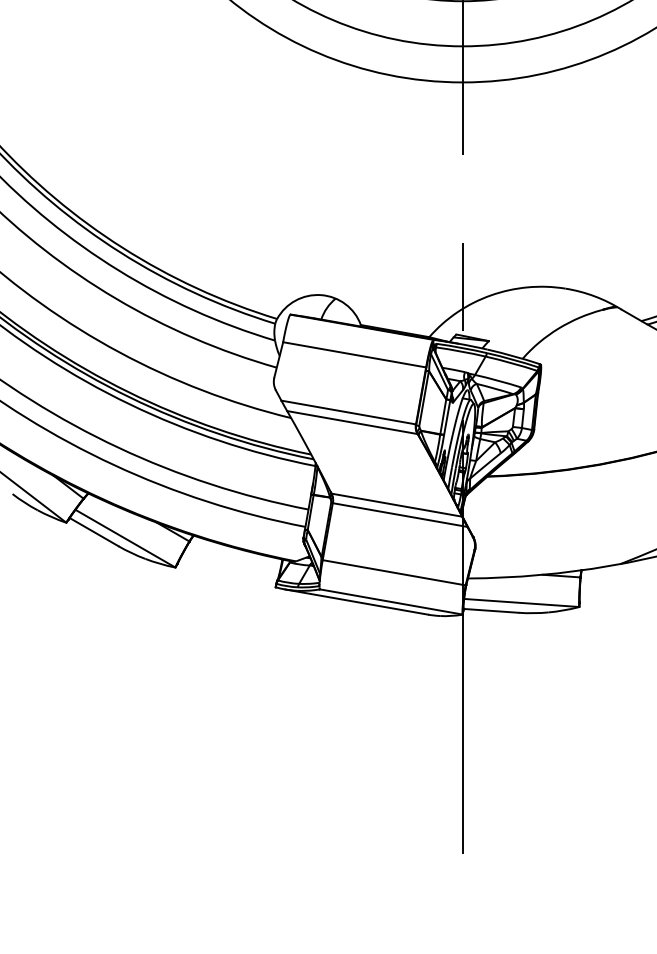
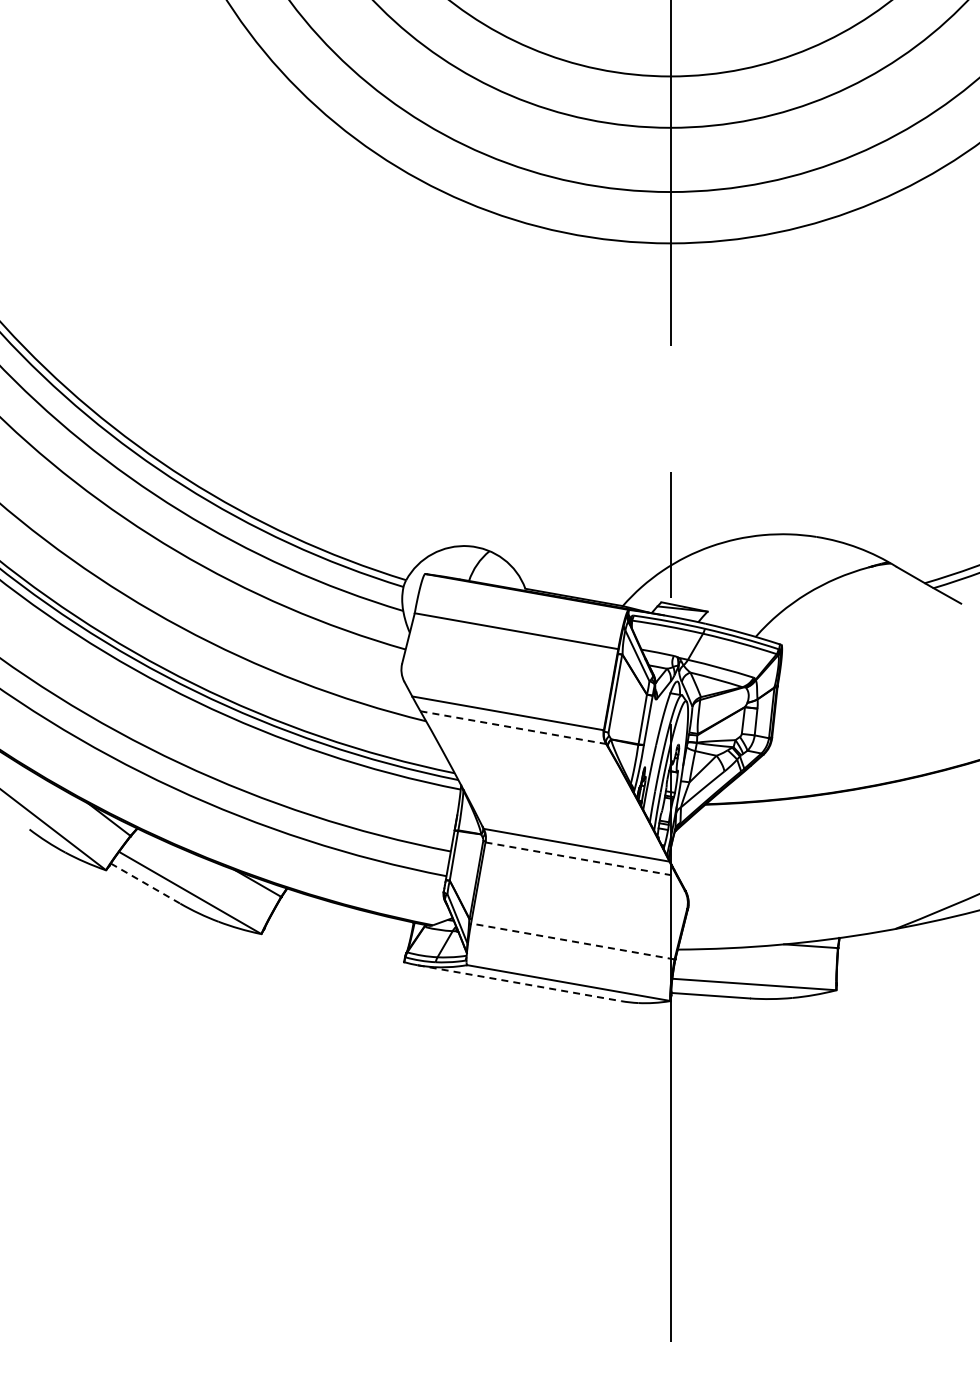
line: (352, 422) -> (513, 727), solid -> dashed
line: (400, 515) -> (581, 859), solid -> dashed
line: (94, 532) -> (145, 883), solid -> dashed
line: (393, 572) -> (572, 941), solid -> dashed
line: (356, 602) -> (519, 983), solid -> dashed

